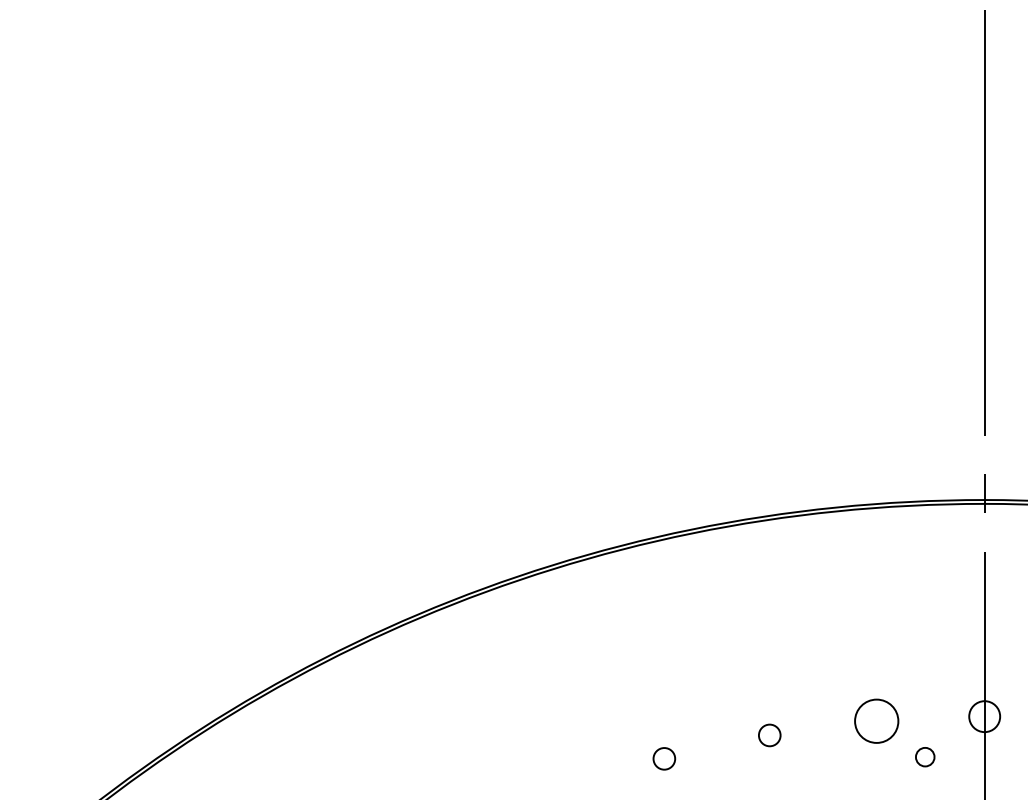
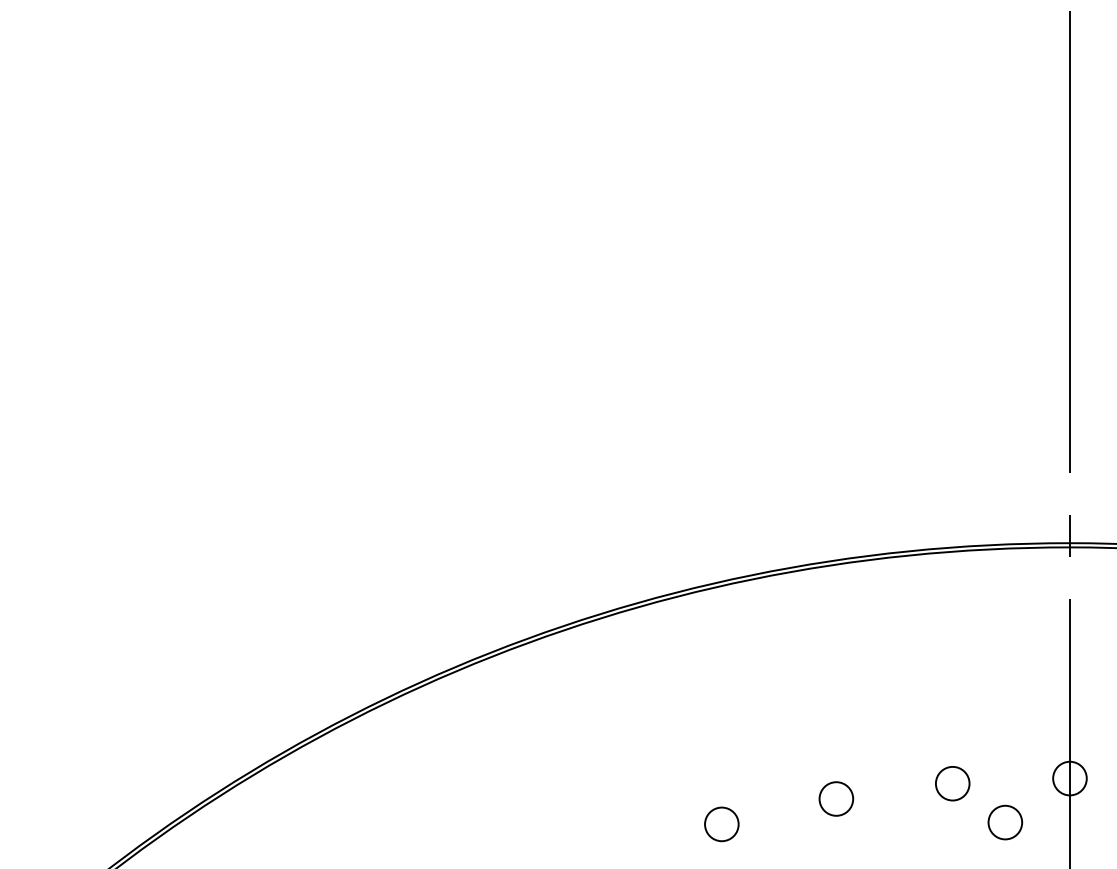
circle: (876, 721) -> (952, 783), size x0.71
circle: (769, 734) -> (836, 798), size x1.43
circle: (925, 757) -> (1005, 822), size x1.67
circle: (664, 758) -> (721, 824), size x1.43

